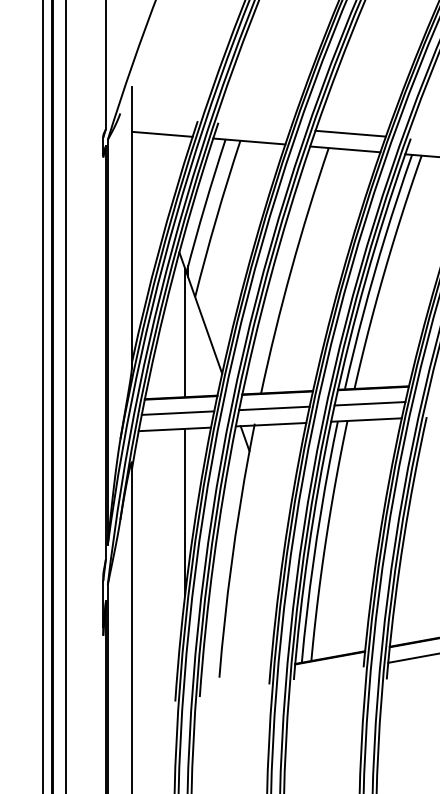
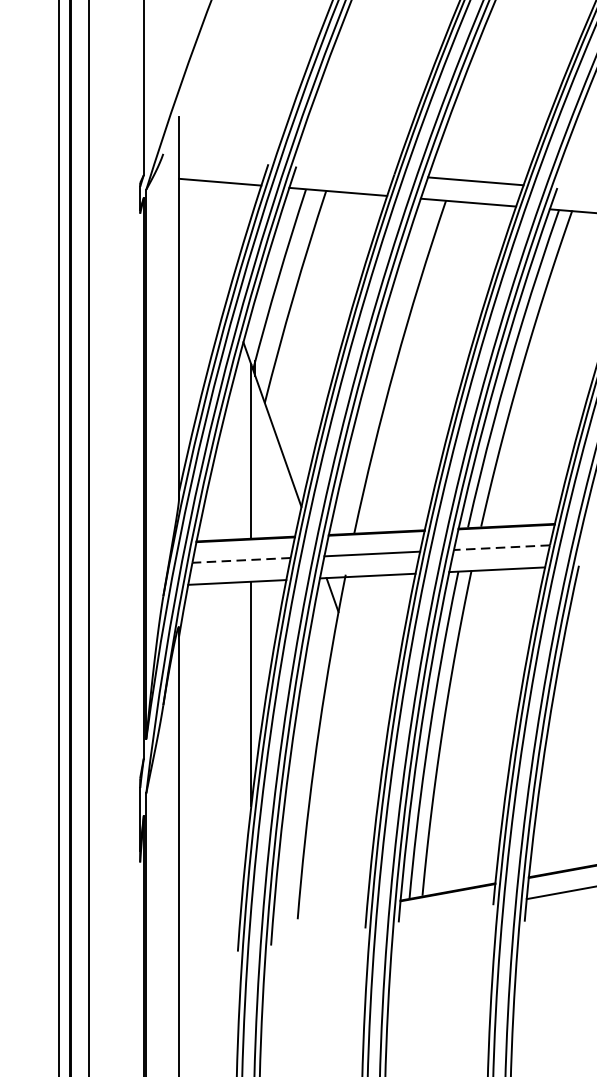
line: (369, 403) -> (501, 547), solid -> dashed
line: (177, 413) -> (240, 560), solid -> dashed

